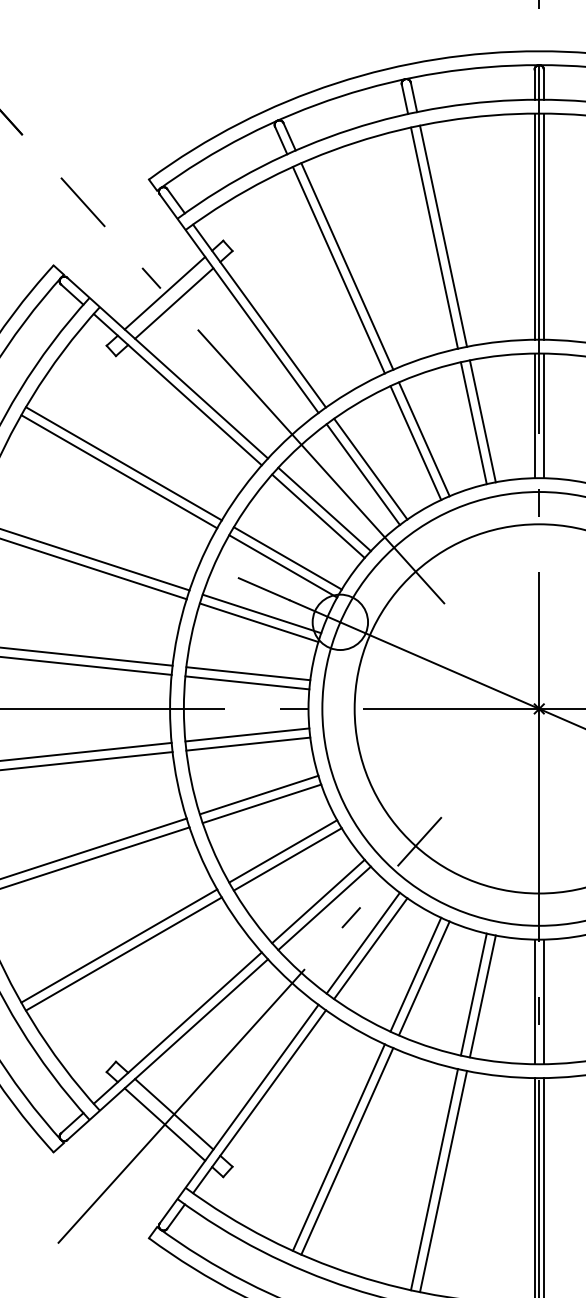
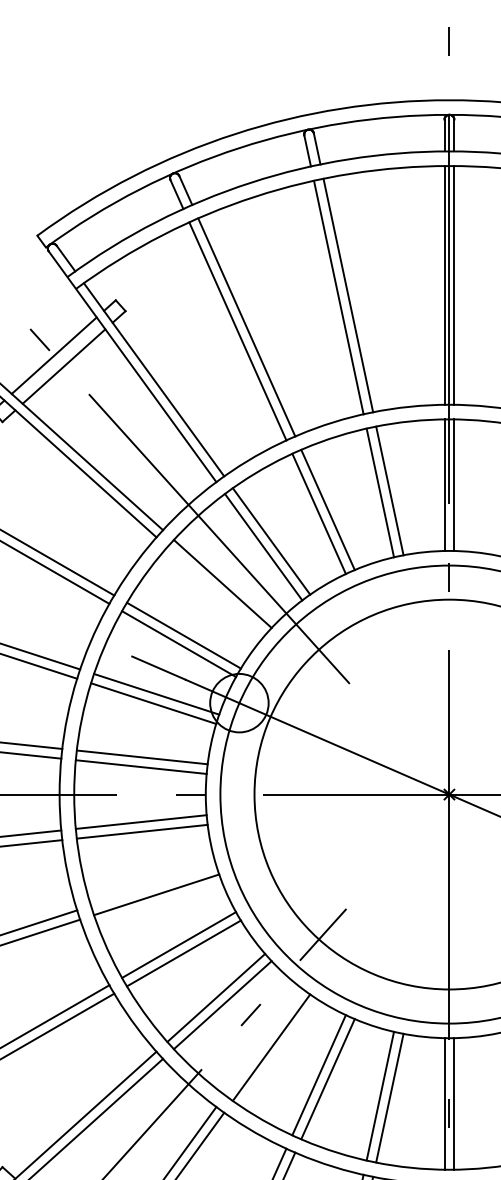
line: (318, 516) -> (216, 591), removed
line: (258, 794) -> (152, 884), removed
line: (362, 942) -> (262, 1041), removed

